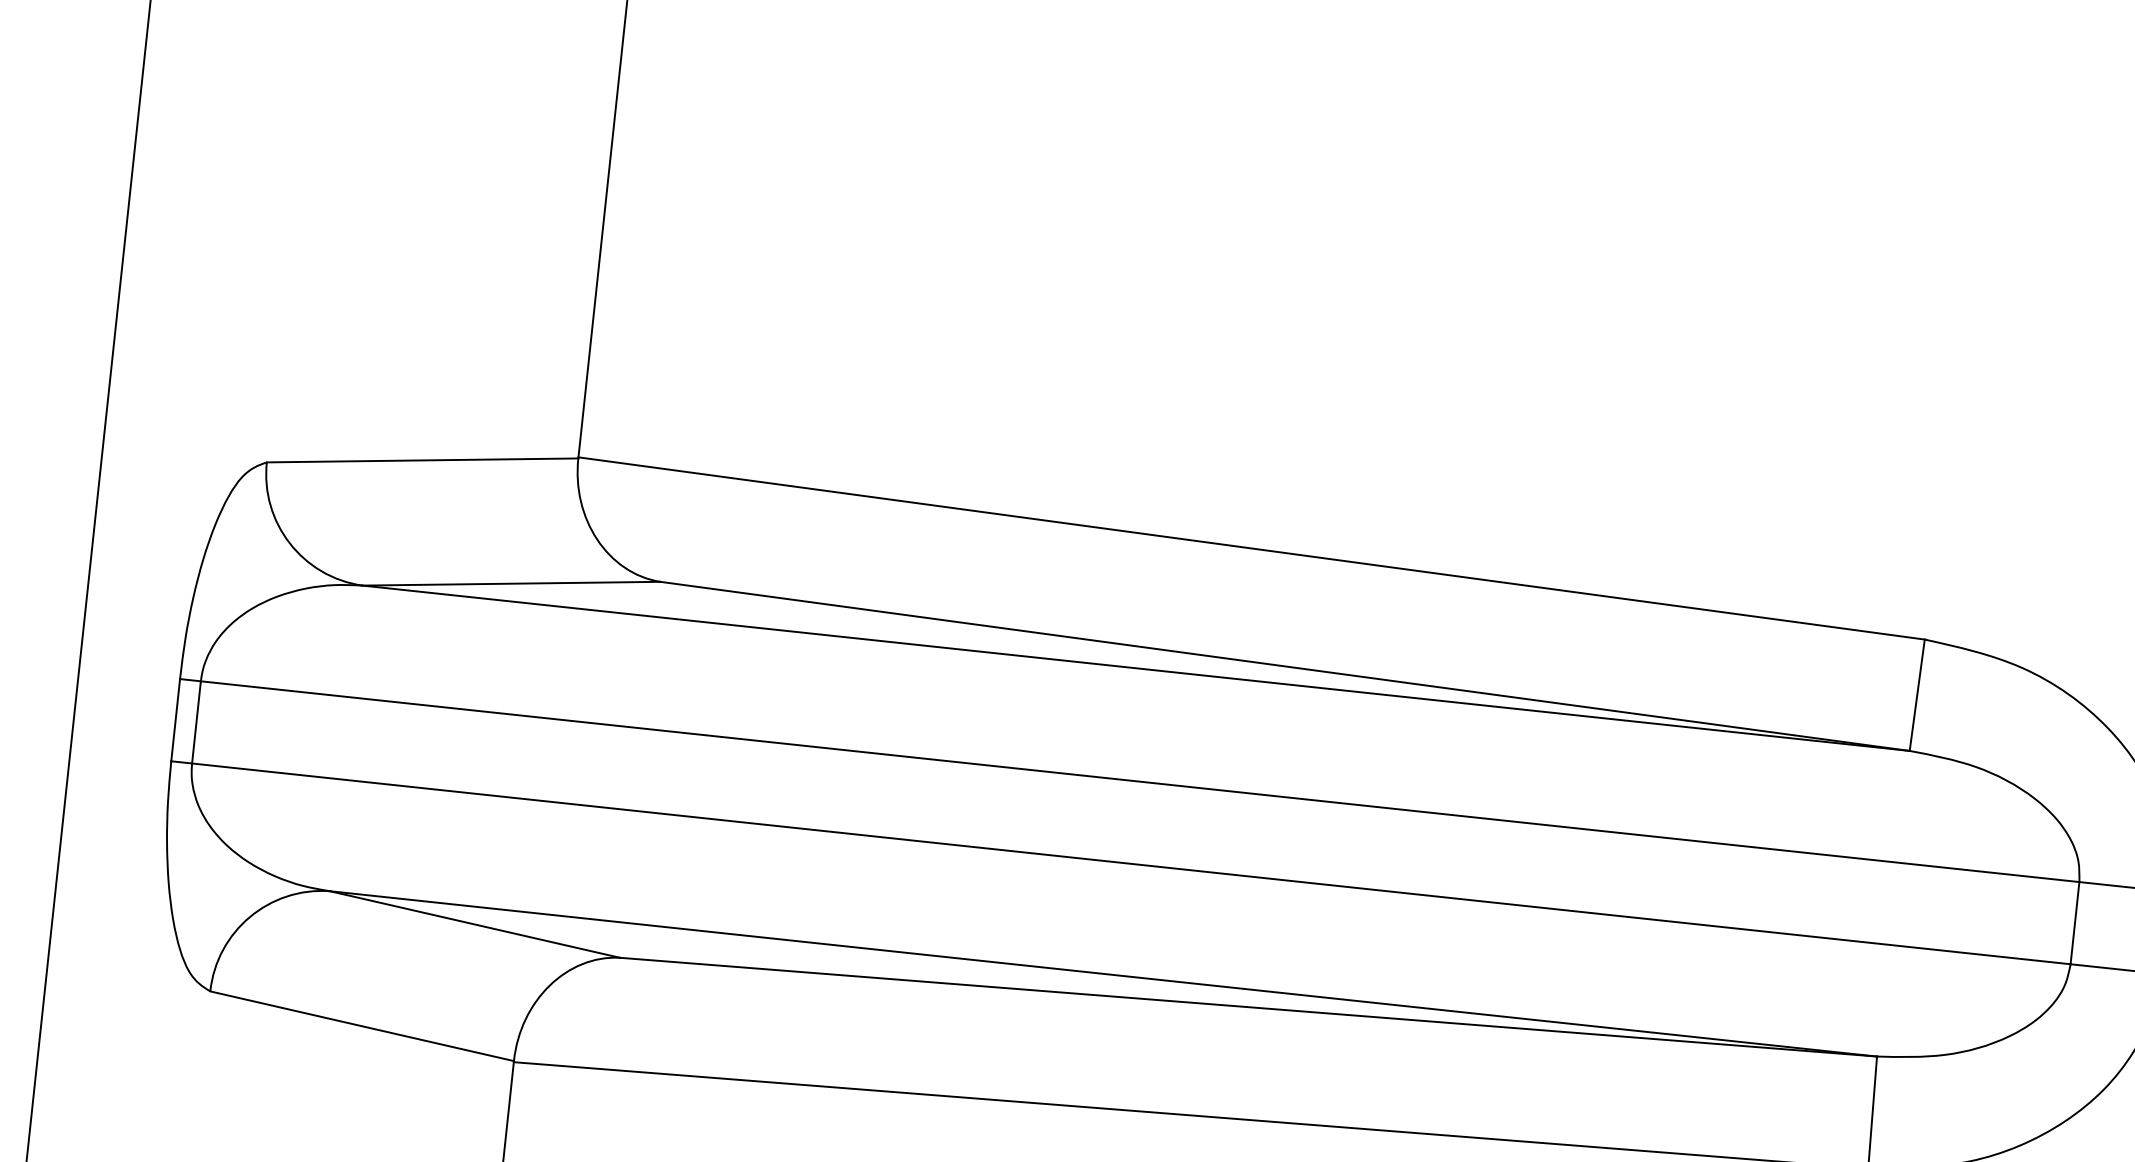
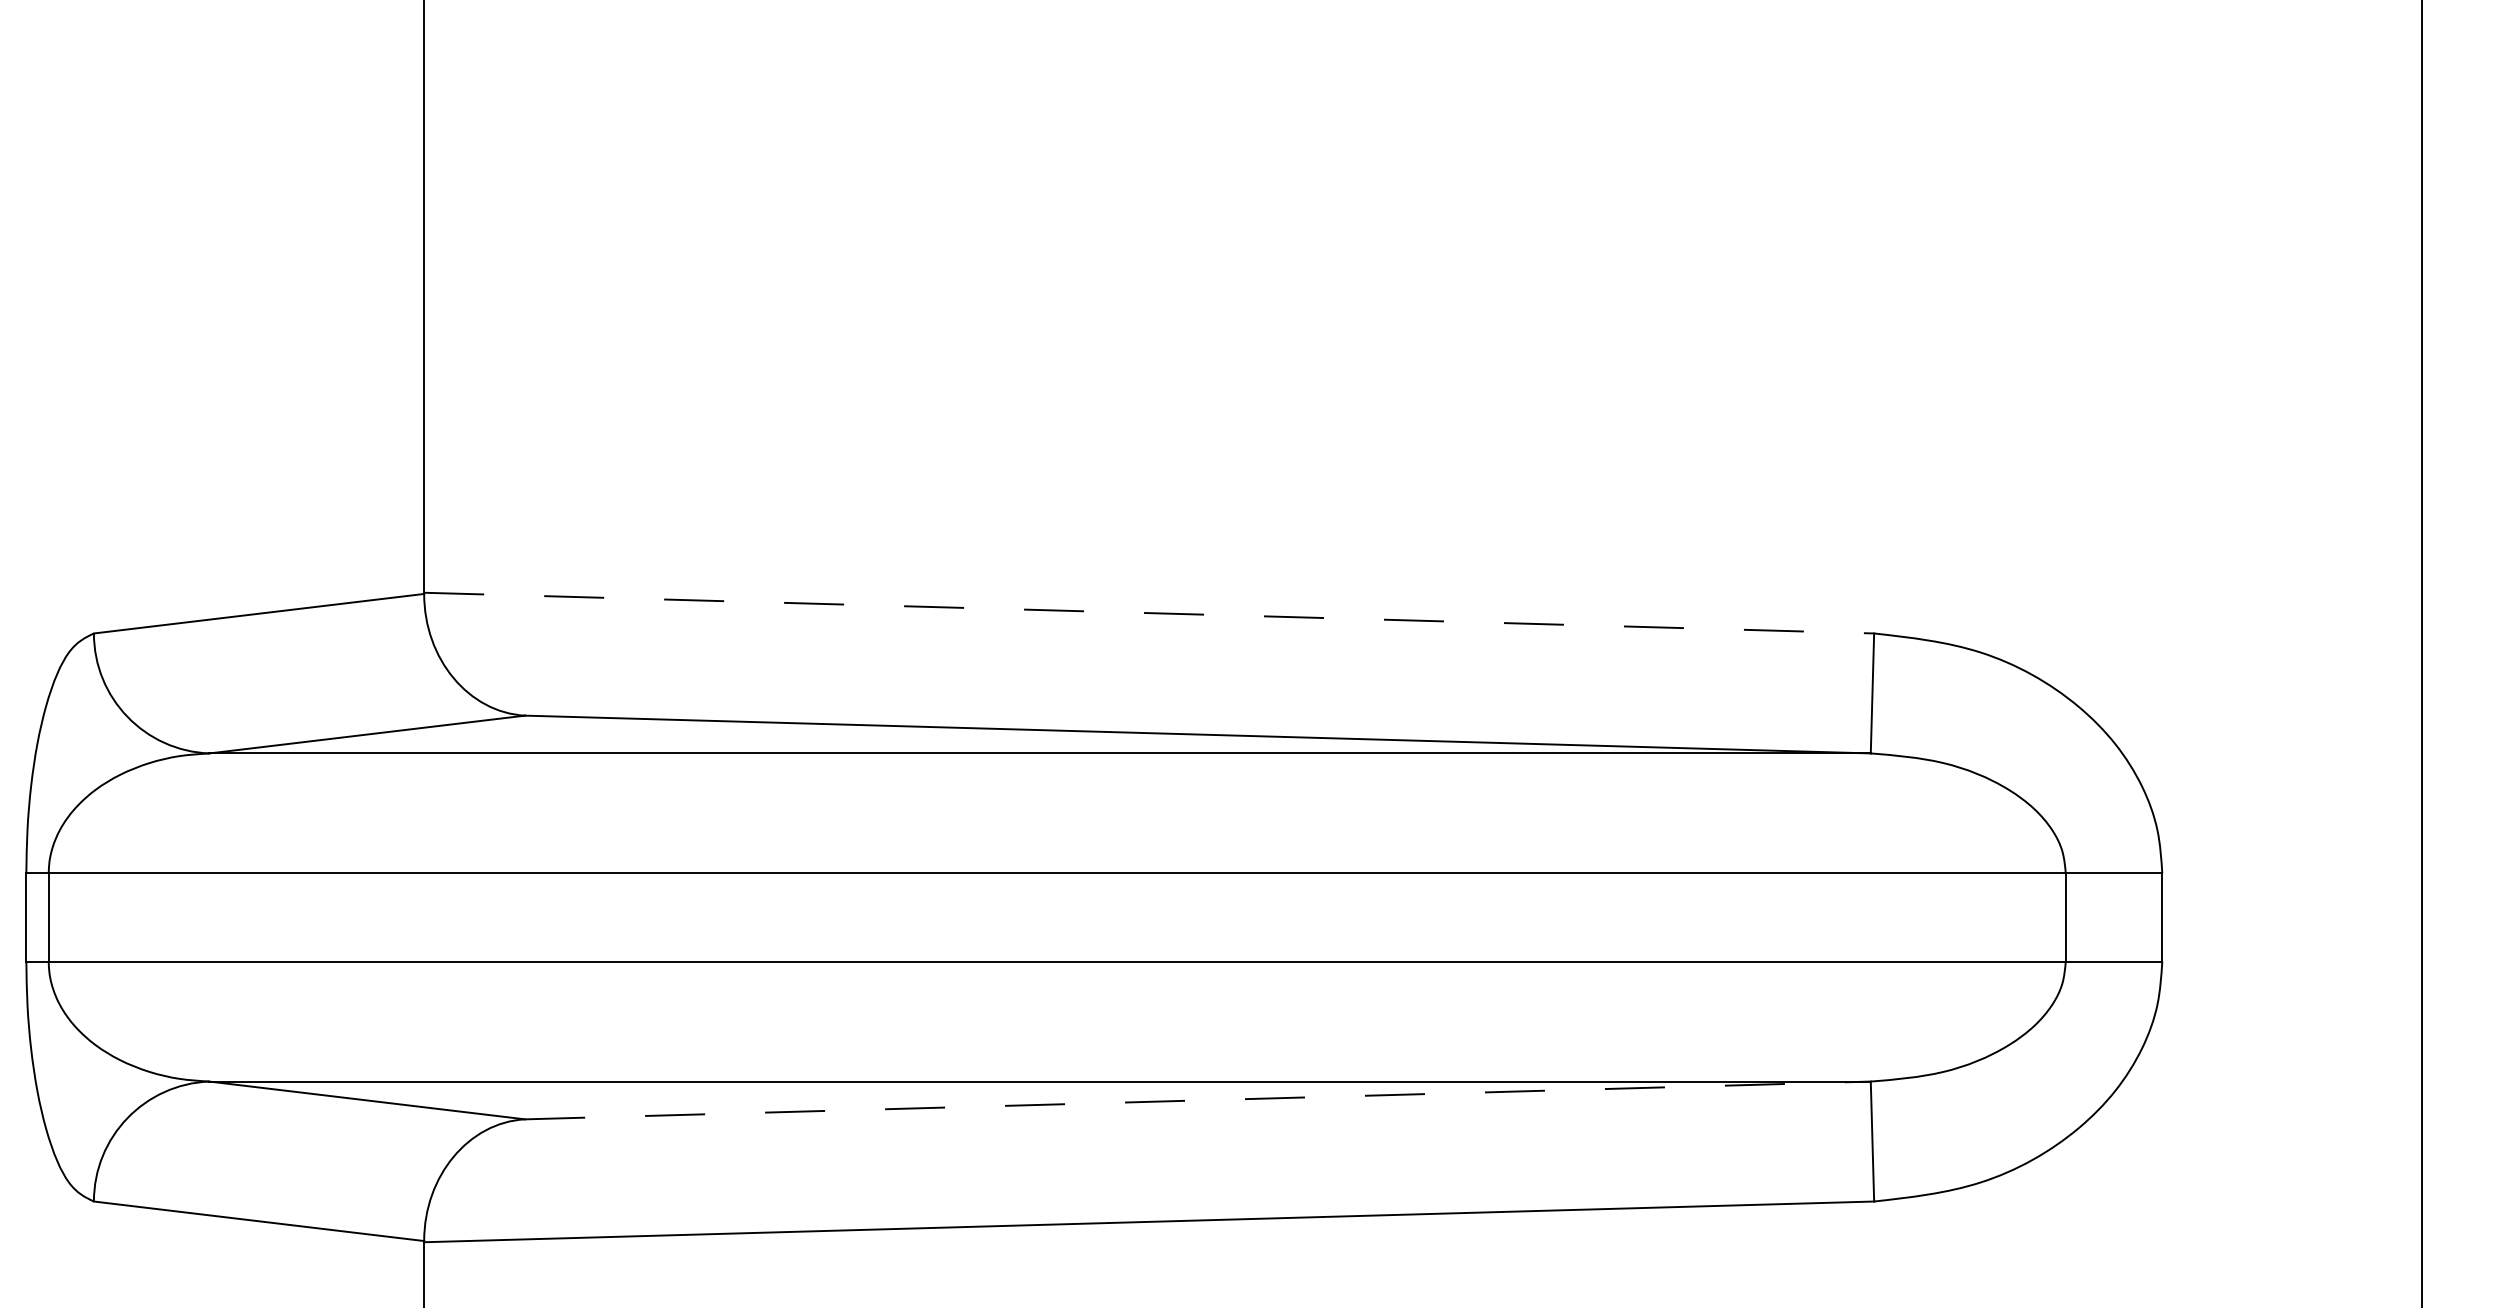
line: (1251, 548) -> (1149, 613), solid -> dashed
line: (1249, 1007) -> (1198, 1100), solid -> dashed

